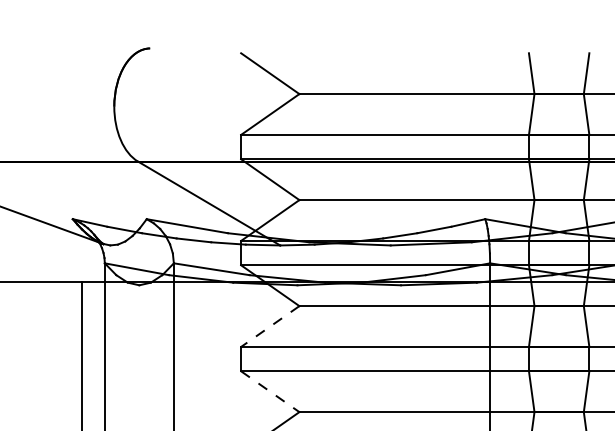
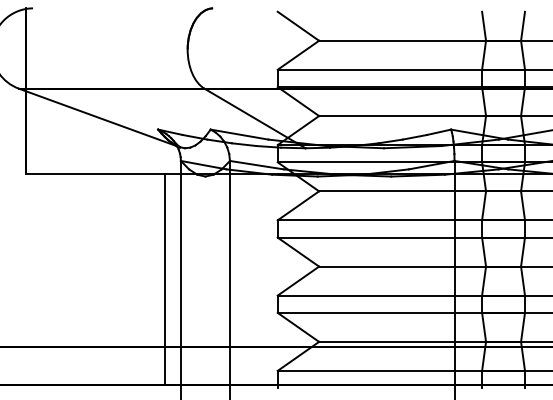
line: (270, 327) -> (298, 206), dashed -> solid
line: (270, 392) -> (298, 252), dashed -> solid

